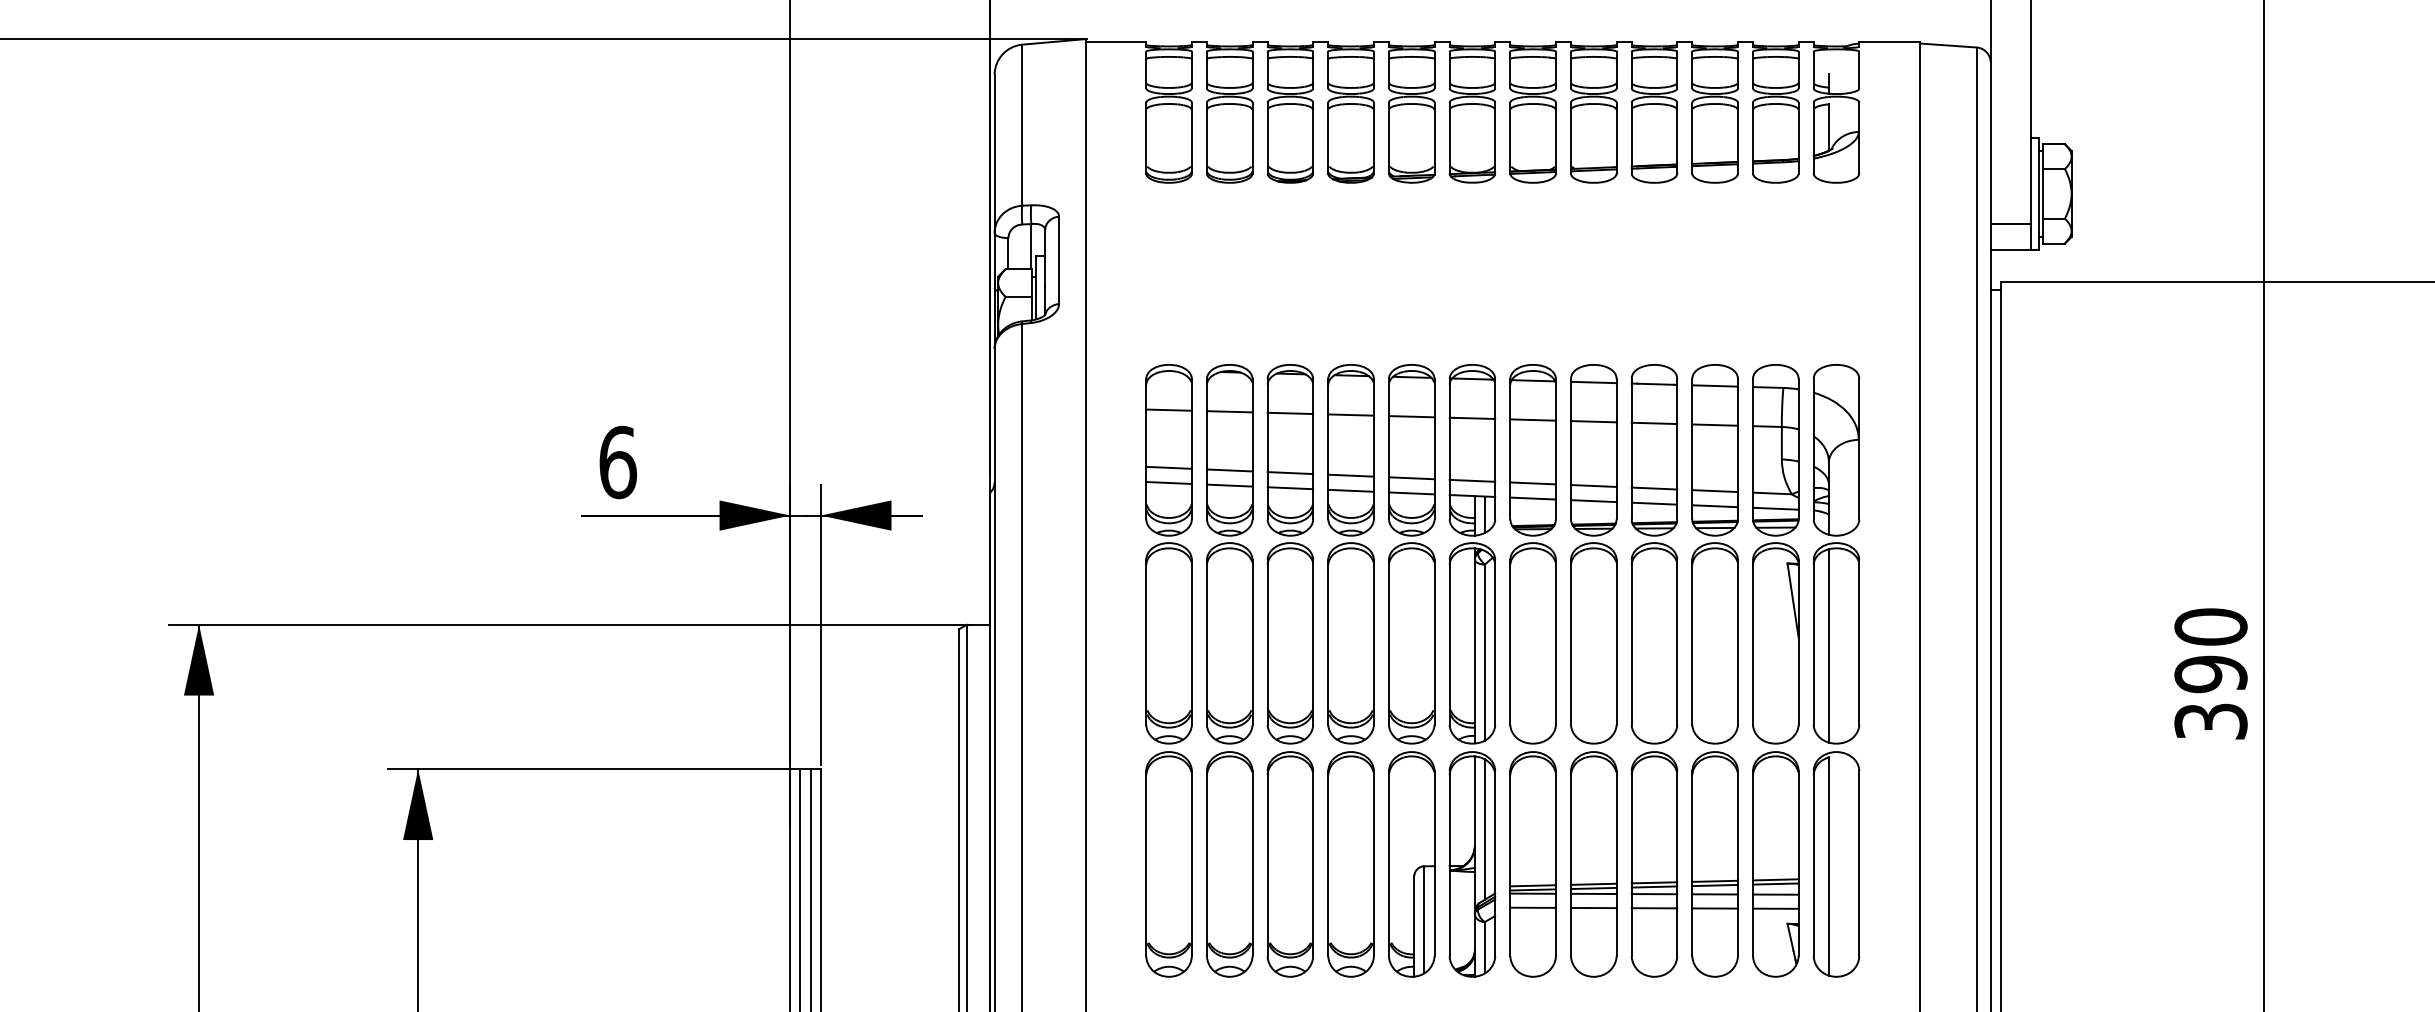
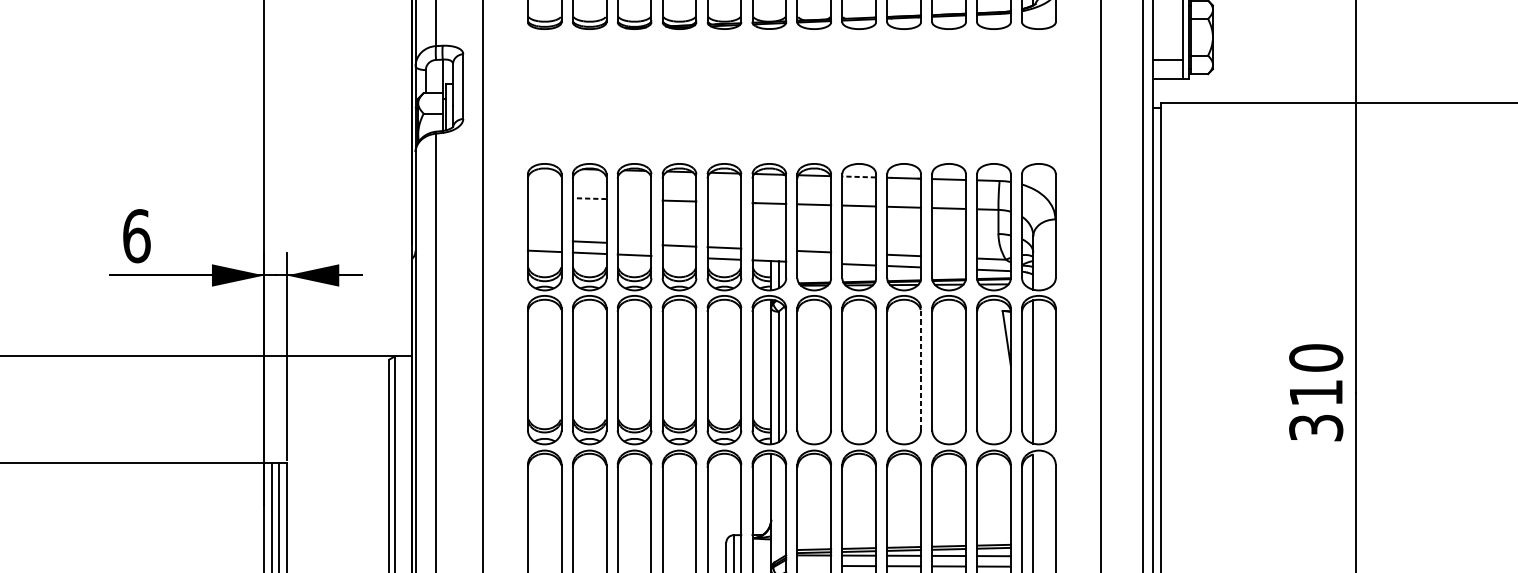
line: (1593, 382) -> (859, 176), solid -> dashed
line: (1168, 409) -> (544, 196), removed
line: (1229, 411) -> (589, 198), solid -> dashed
line: (1290, 413) -> (634, 199), removed
line: (1411, 416) -> (724, 202), removed
line: (1168, 467) -> (544, 239), removed
line: (1290, 473) -> (634, 244), removed
line: (1472, 480) -> (769, 249), removed
line: (1593, 485) -> (859, 253), removed
line: (1350, 490) -> (679, 256), removed
line: (1714, 491) -> (948, 257), removed
line: (1532, 498) -> (813, 262), removed
line: (1714, 506) -> (948, 268), removed
line: (1677, 642) -> (921, 369), solid -> dashed
text: (2210, 674) -> (1315, 393), 390 -> 310
line: (1484, 829) -> (778, 507), removed
line: (1532, 907) -> (813, 565), removed

